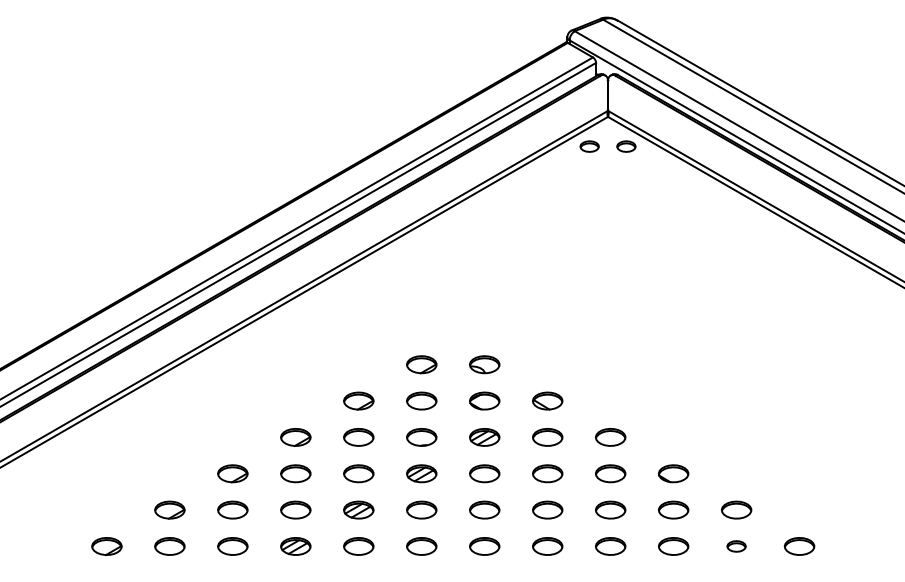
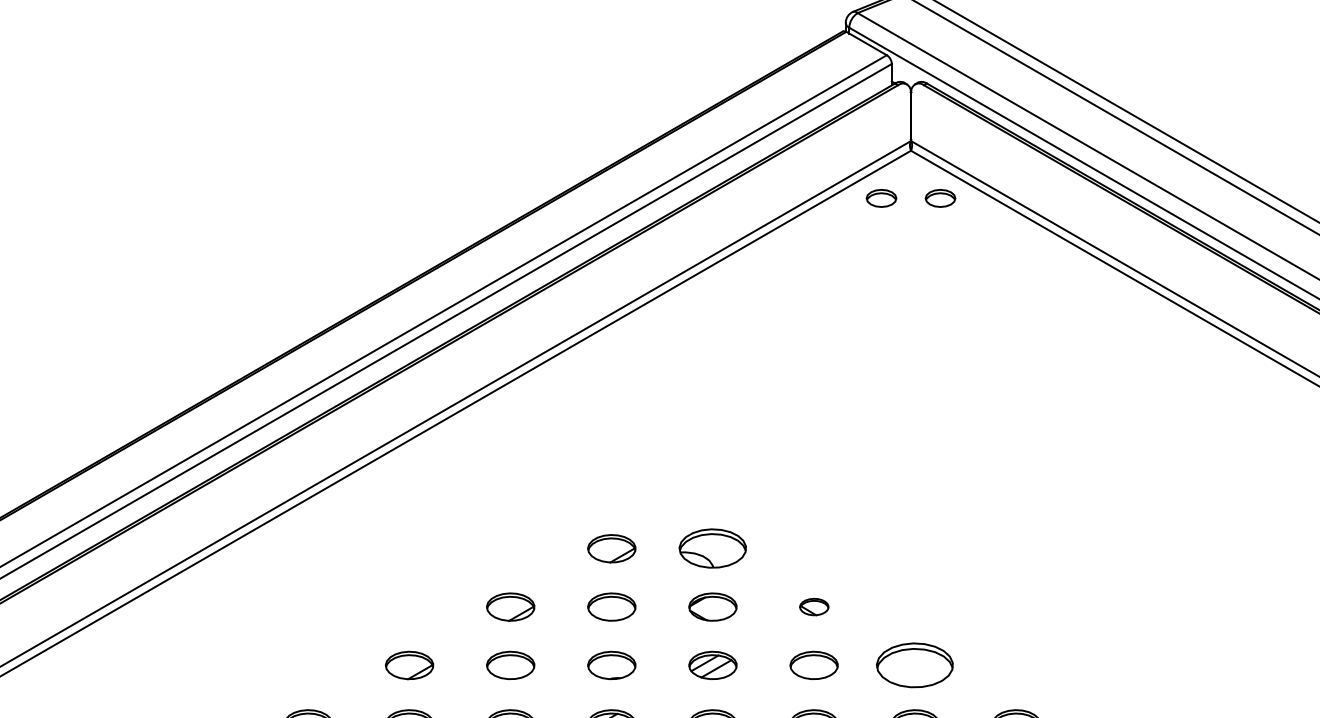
part: (484, 364) -> (712, 548), size x1.4
part: (547, 400) -> (813, 606), size x0.6
part: (610, 437) -> (914, 665), size x1.6

